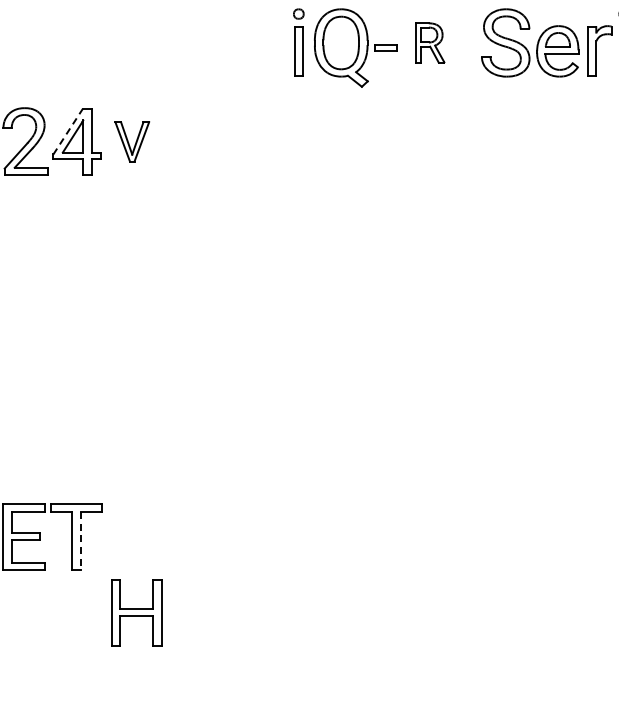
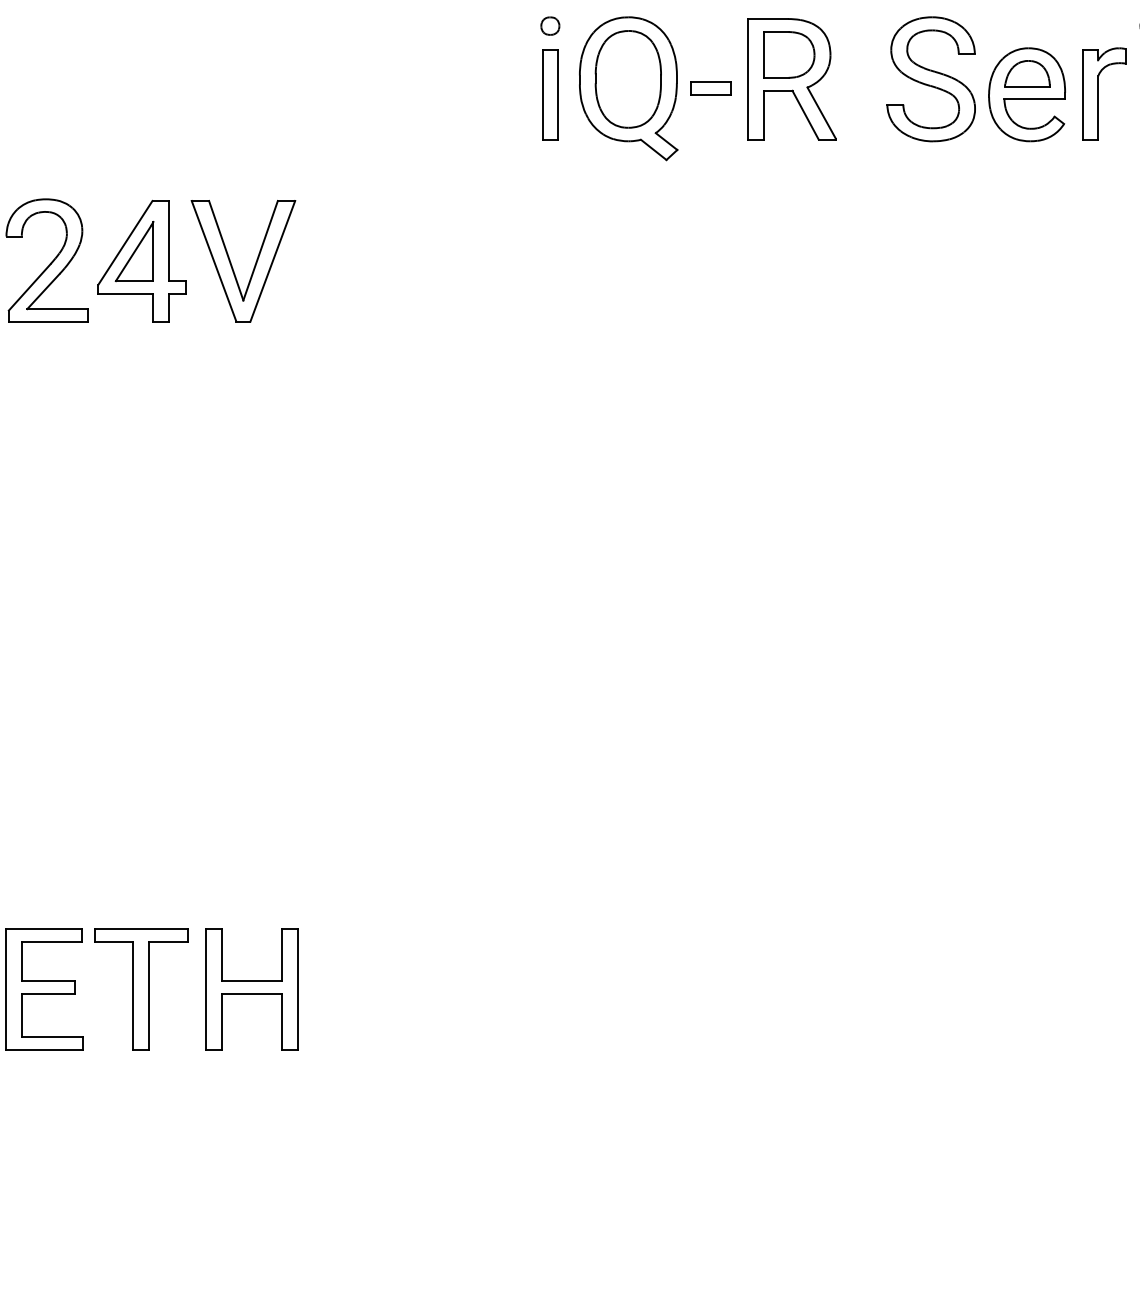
part: (429, 42) -> (790, 78), size x1.67
line: (68, 131) -> (126, 242), dashed -> solid
part: (132, 141) -> (244, 260), size x1.67
line: (80, 541) -> (148, 997), dashed -> solid
part: (136, 612) -> (251, 987), moved

